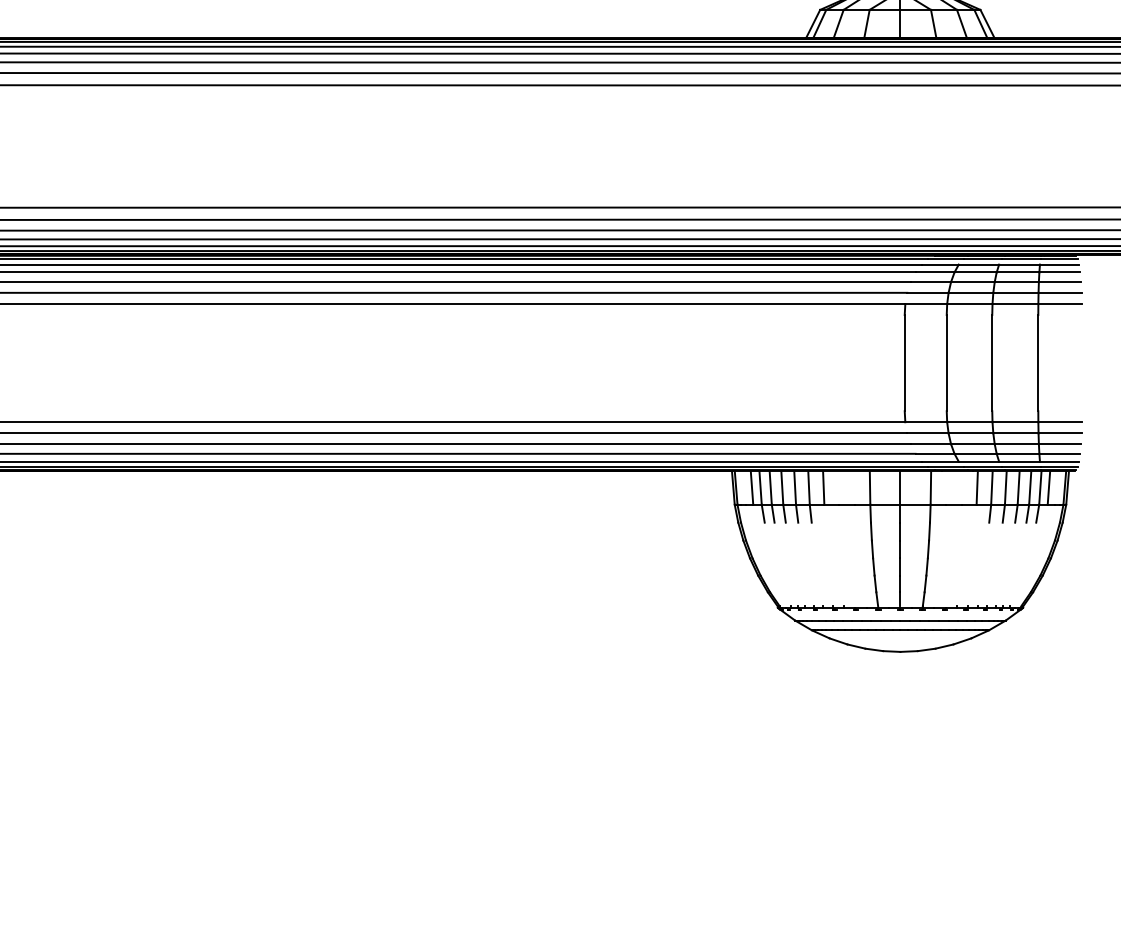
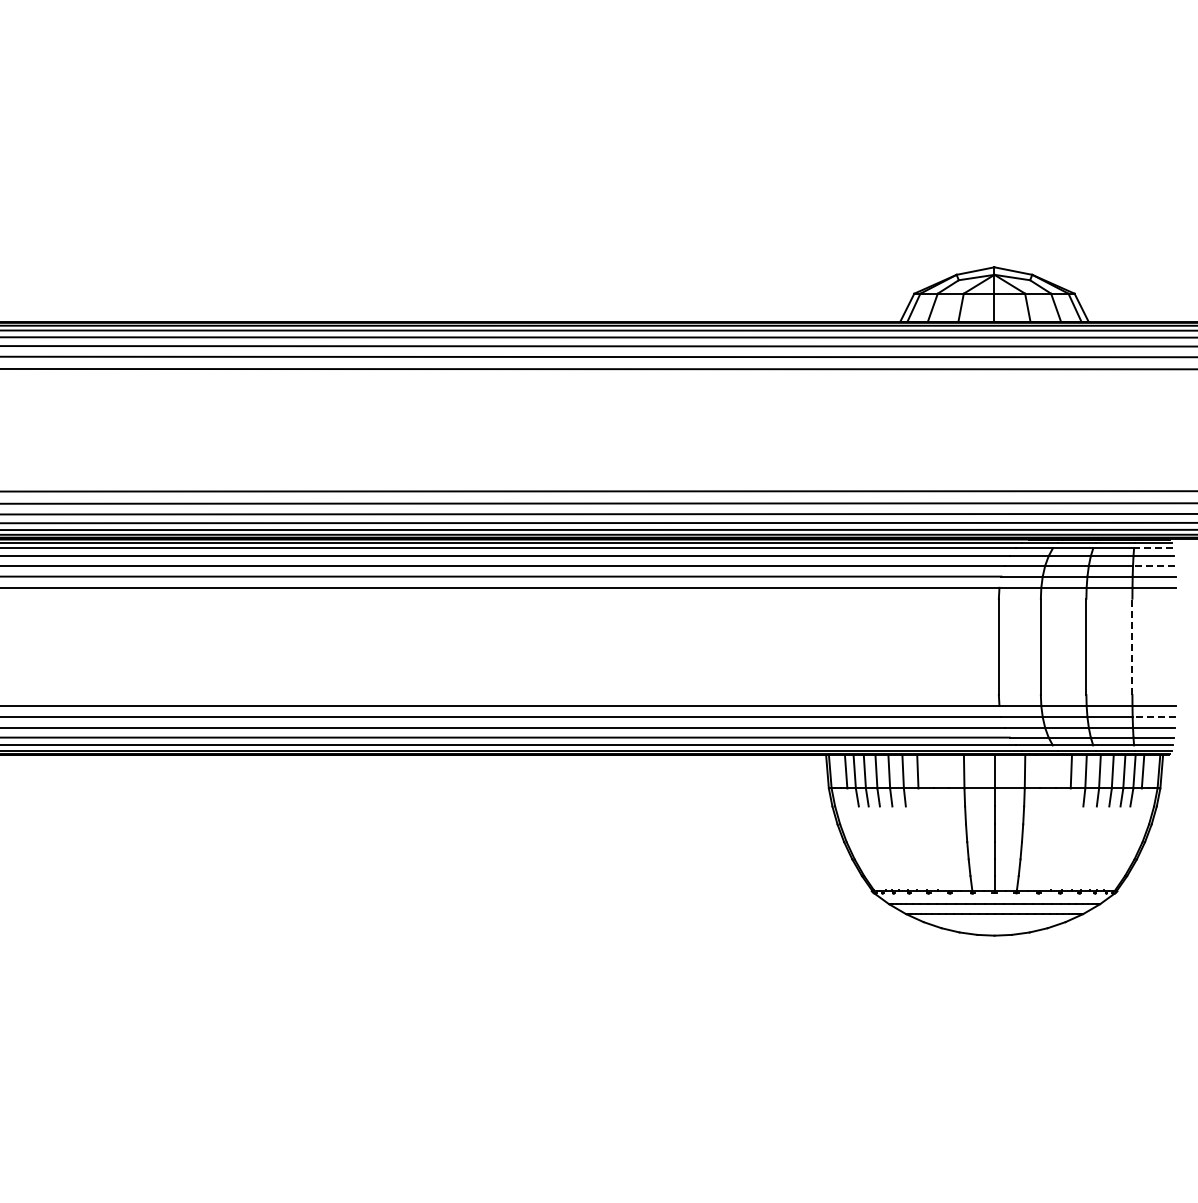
line: (1059, 264) -> (1153, 548), solid -> dashed
line: (1059, 281) -> (1153, 565), solid -> dashed
line: (1038, 362) -> (1132, 646), solid -> dashed
line: (1060, 433) -> (1154, 717), solid -> dashed

